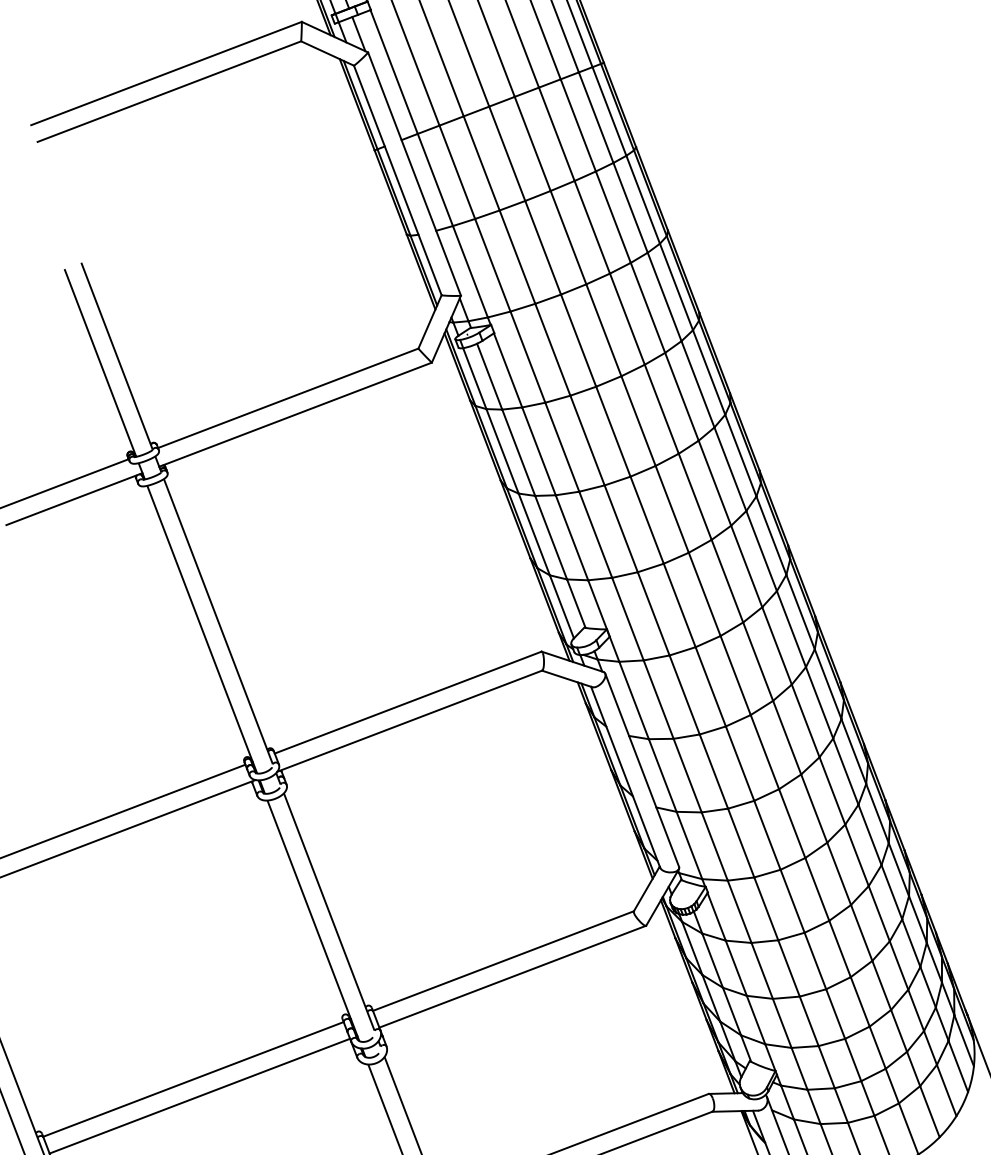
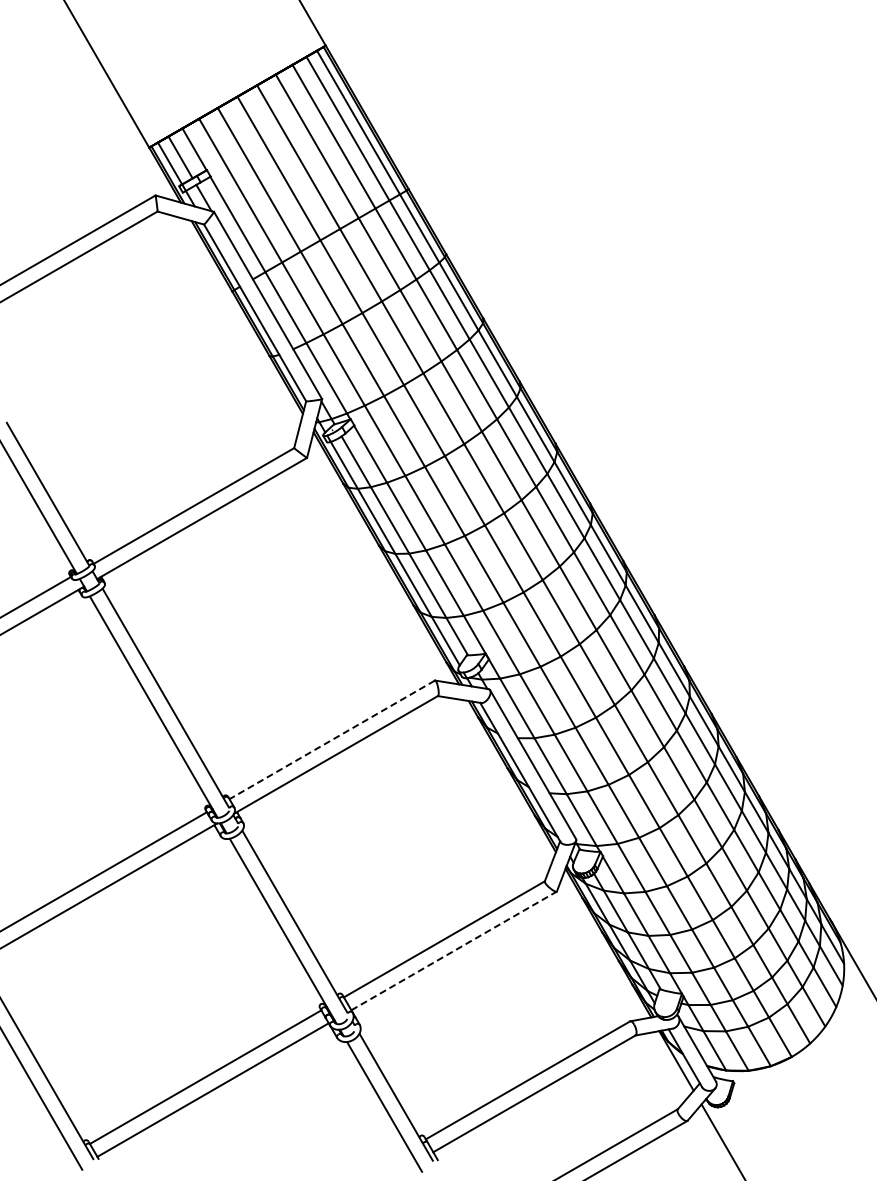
line: (408, 702) -> (332, 739), solid -> dashed
line: (513, 976) -> (454, 950), solid -> dashed

